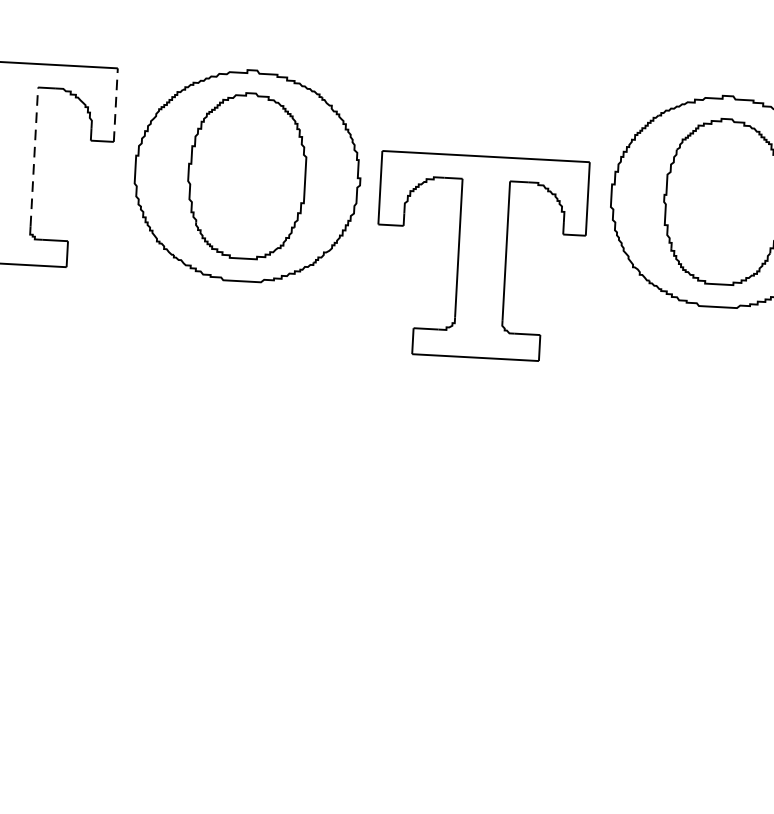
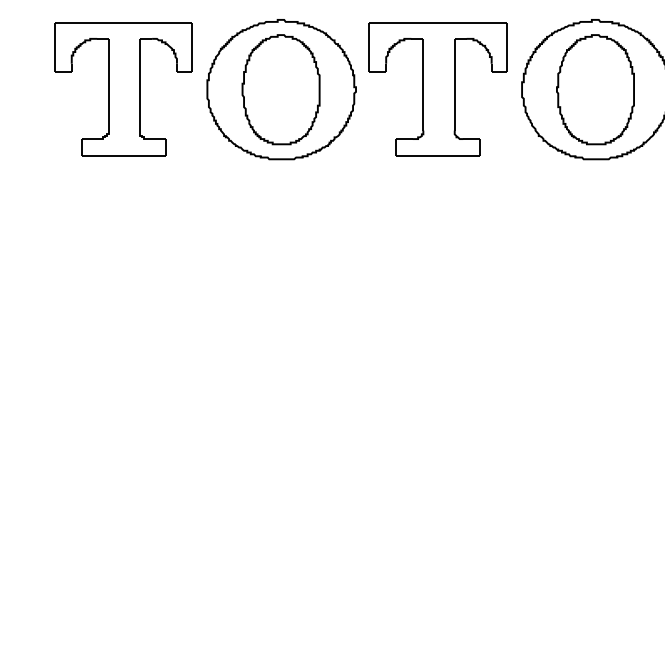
line: (116, 104) -> (192, 47), dashed -> solid
line: (34, 156) -> (140, 84), dashed -> solid
part: (479, 256) -> (437, 89), moved

